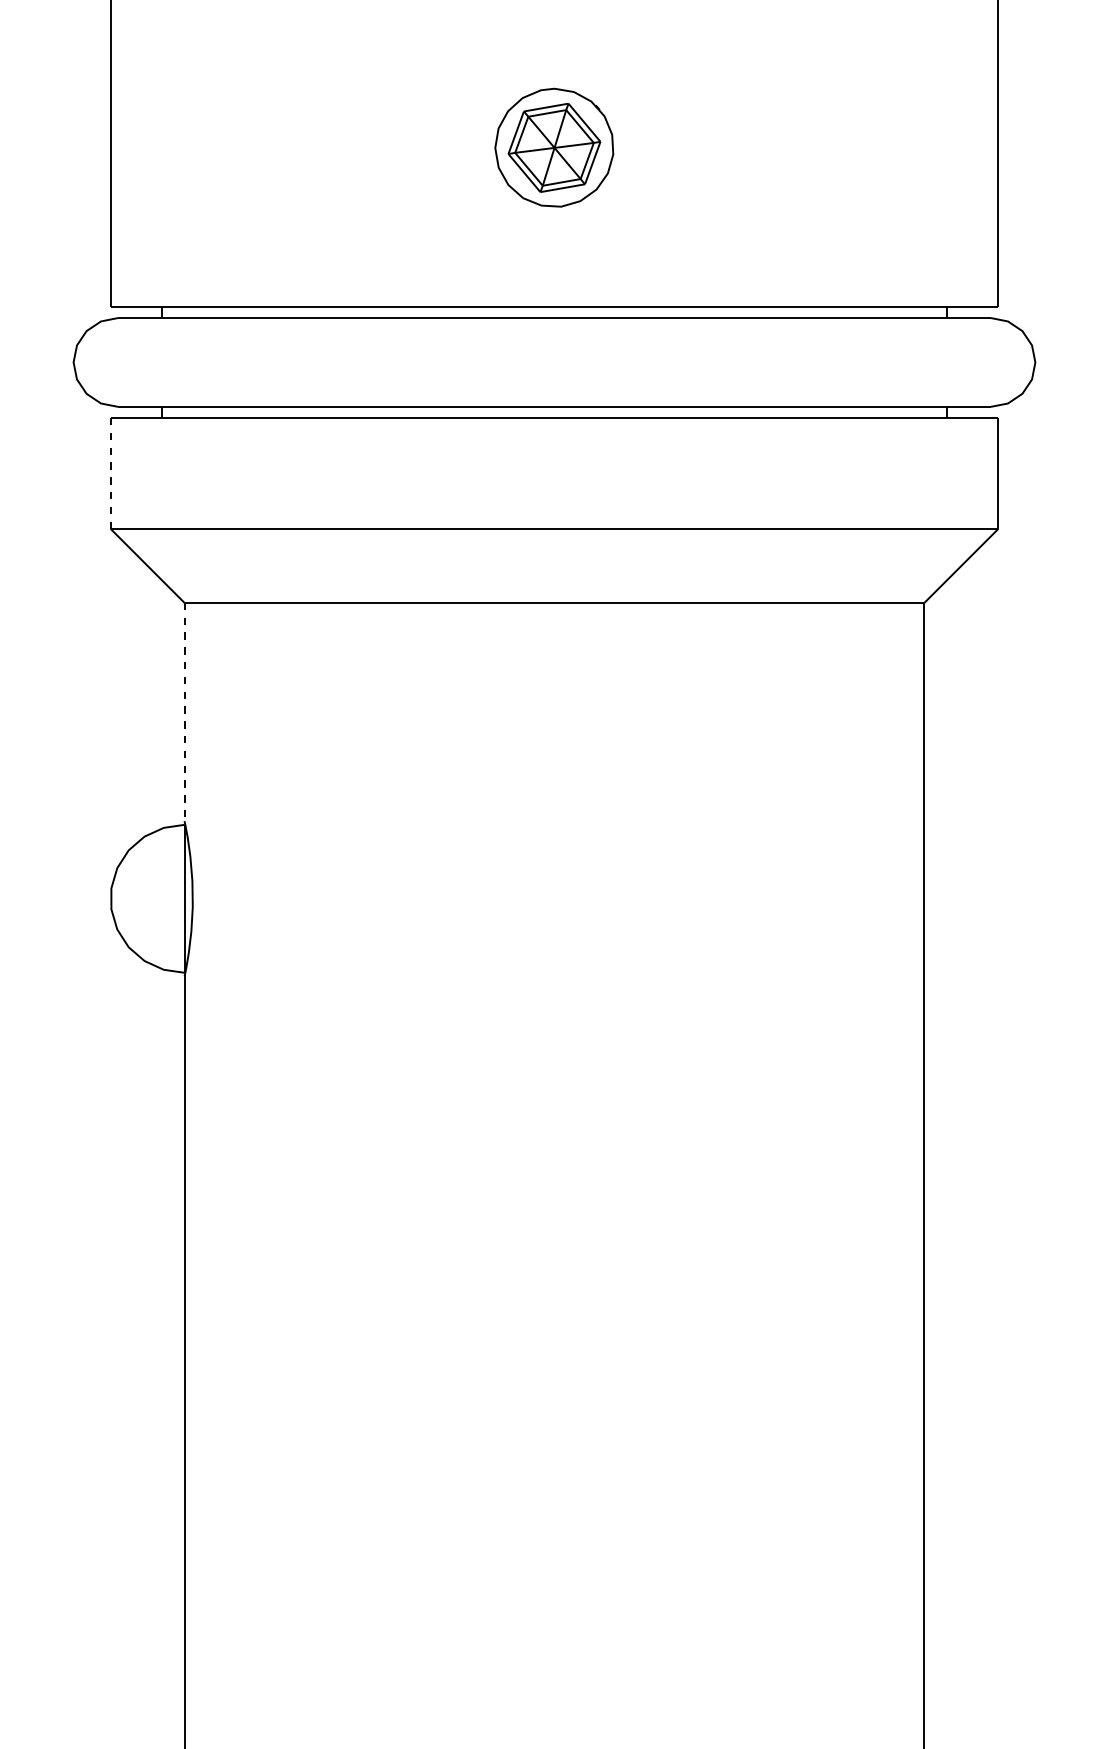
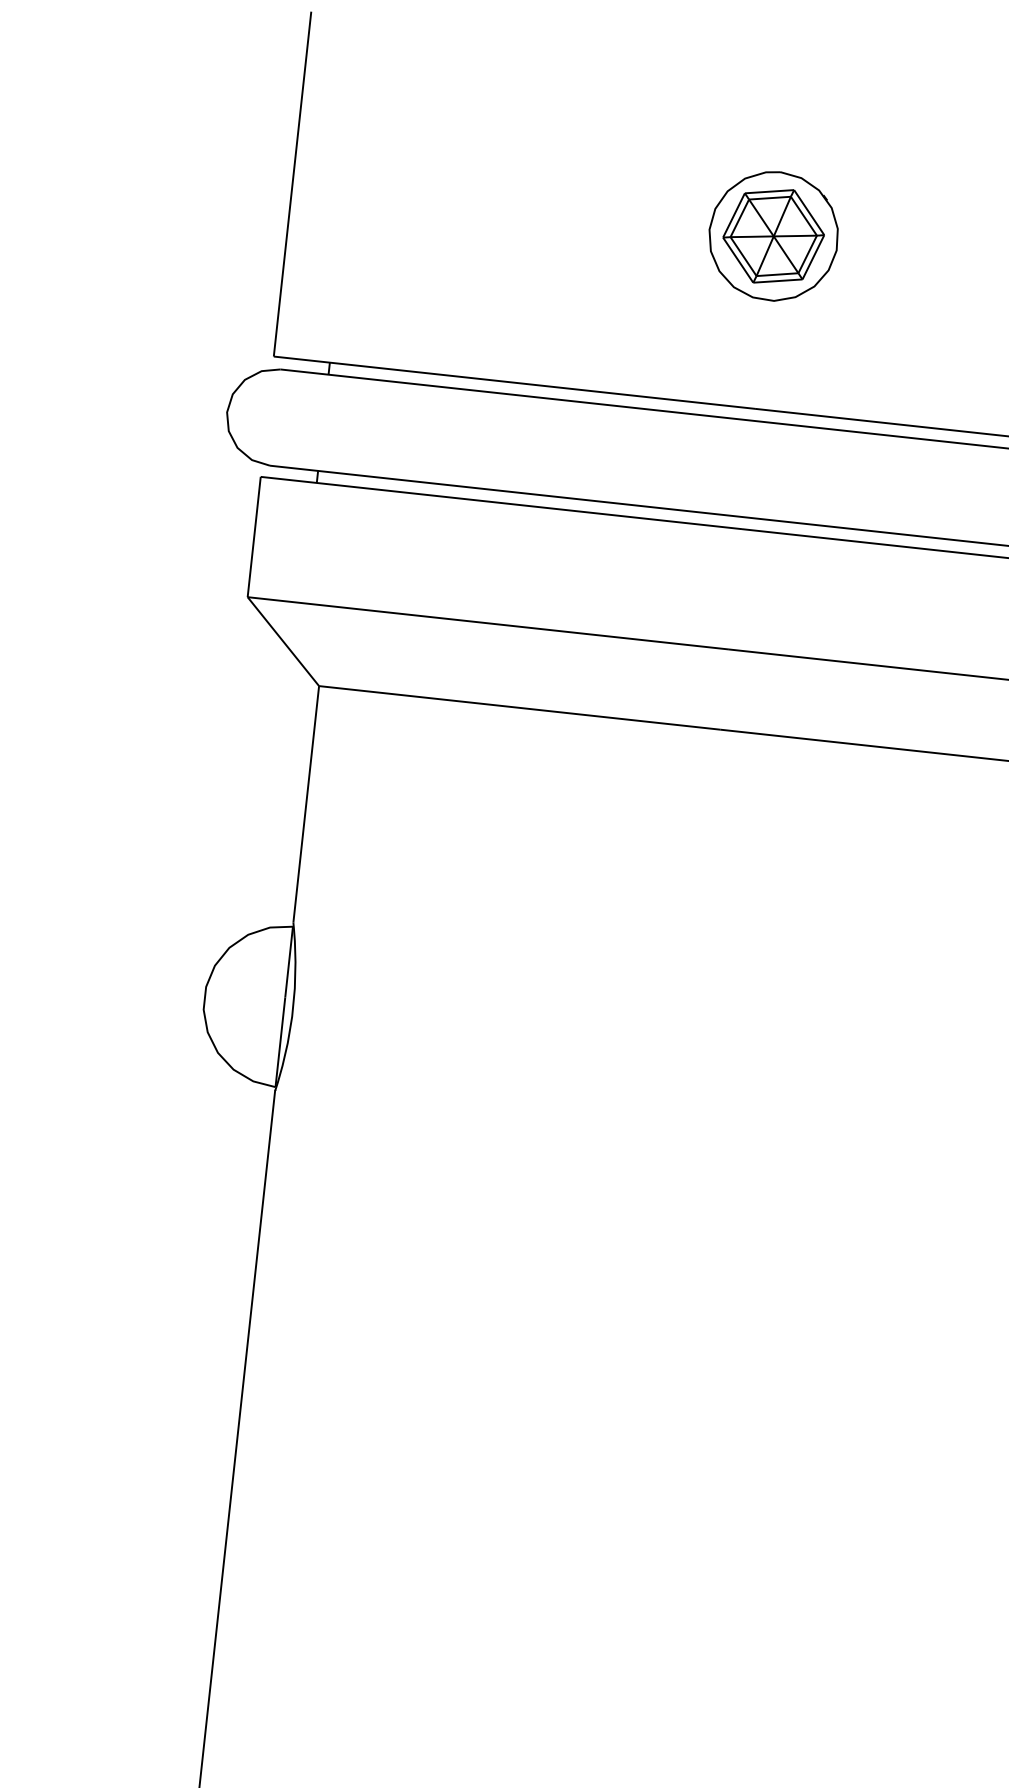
line: (110, 473) -> (254, 537), dashed -> solid
line: (184, 712) -> (306, 804), dashed -> solid

